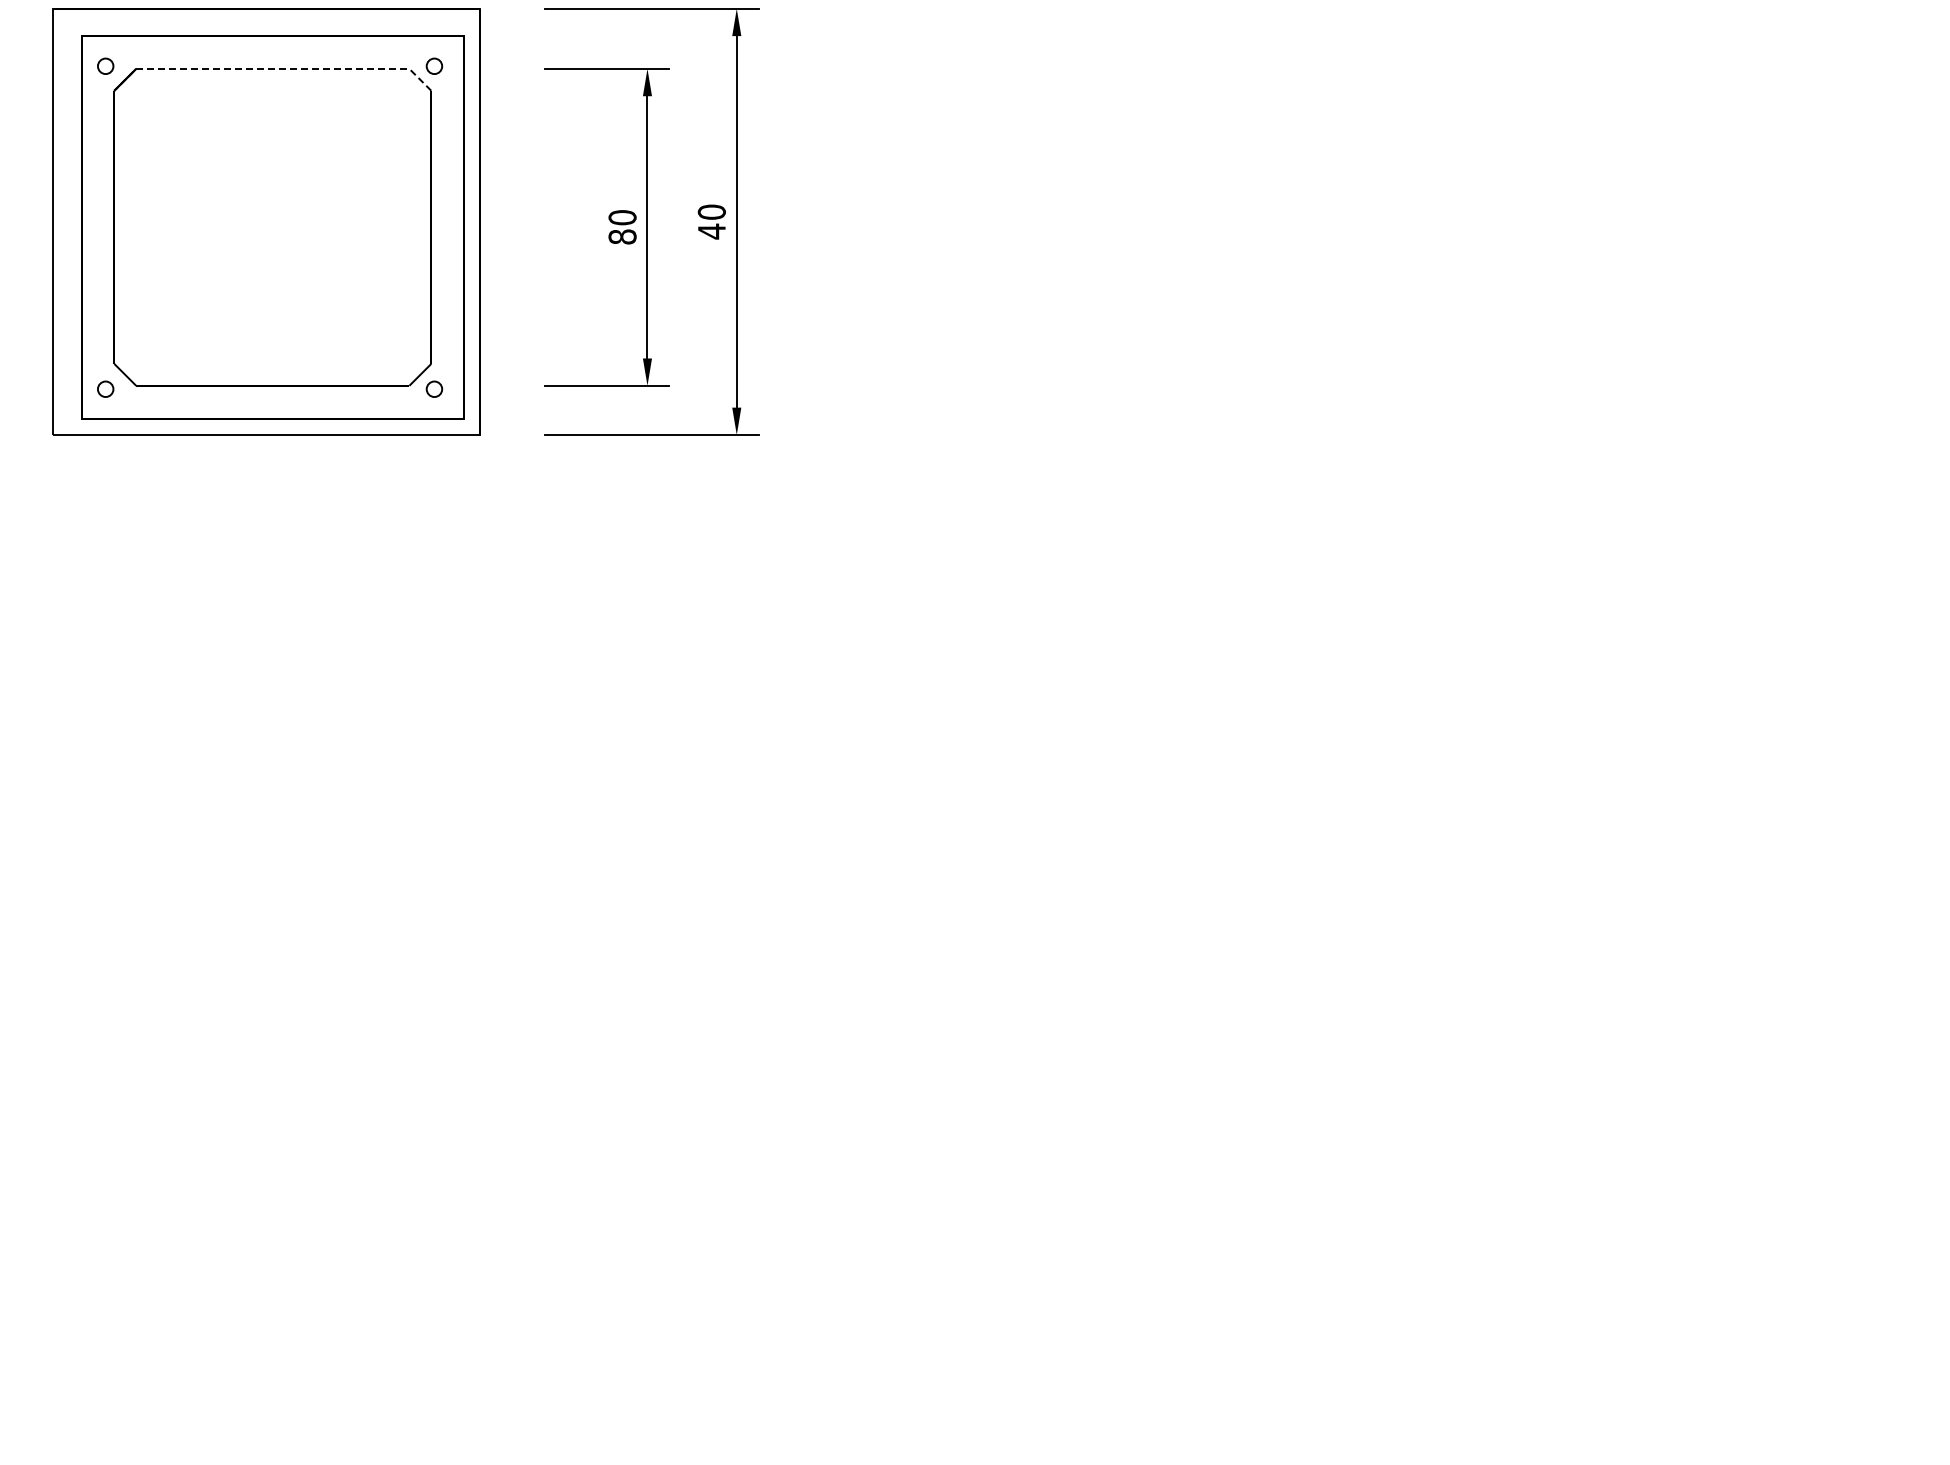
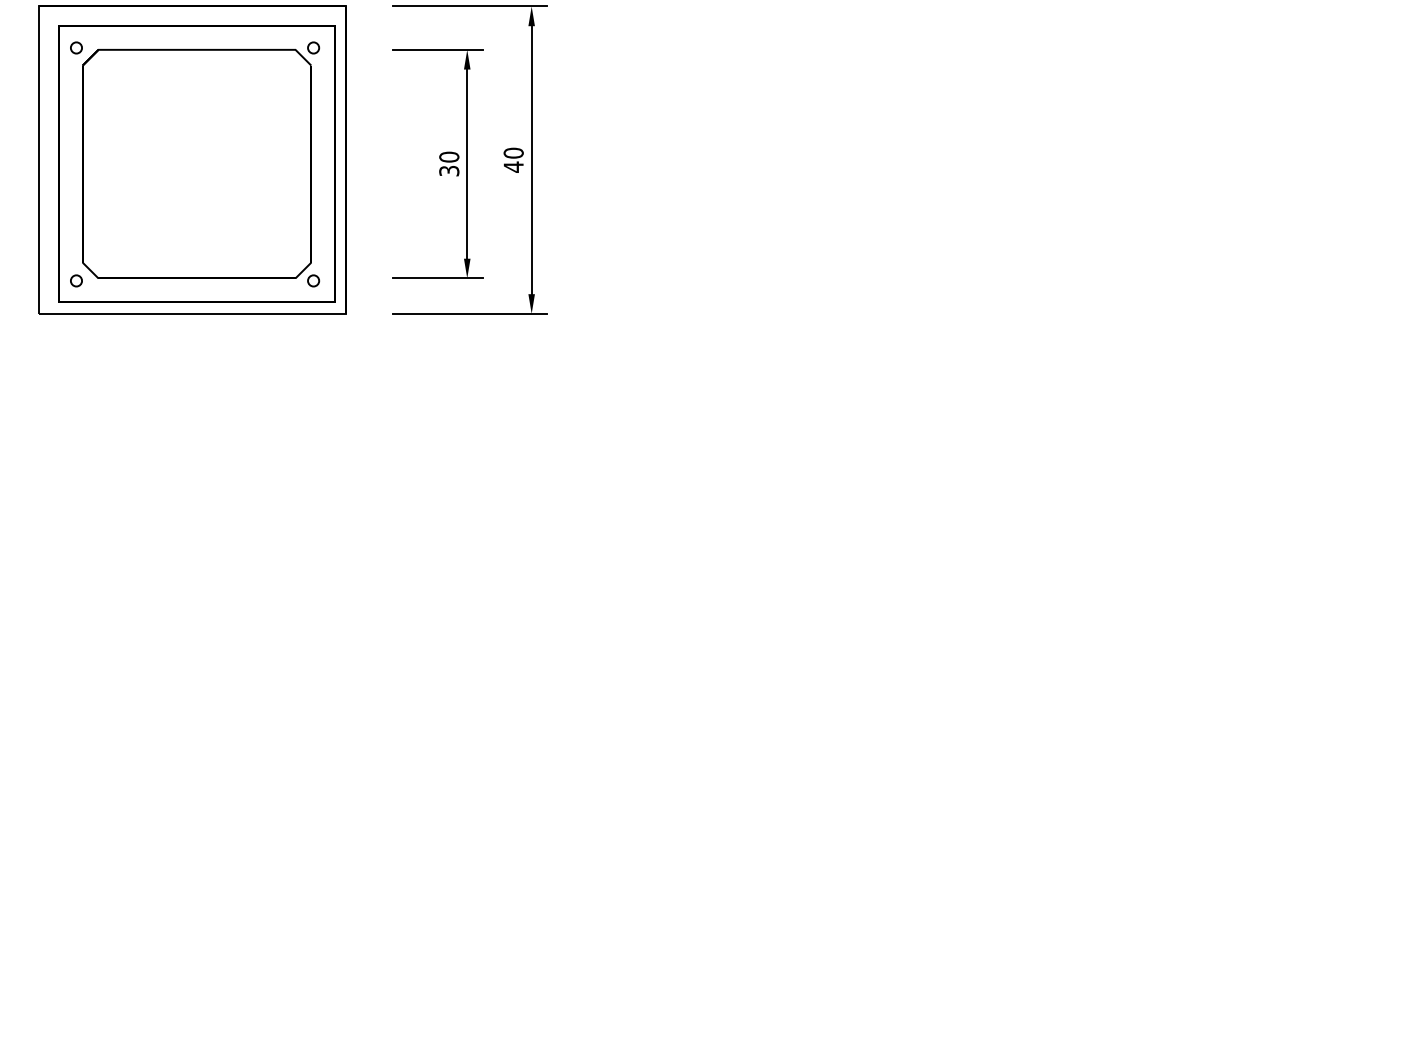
line: (272, 68) -> (196, 49), dashed -> solid
text: (622, 236) -> (449, 170), 80 -> 30

